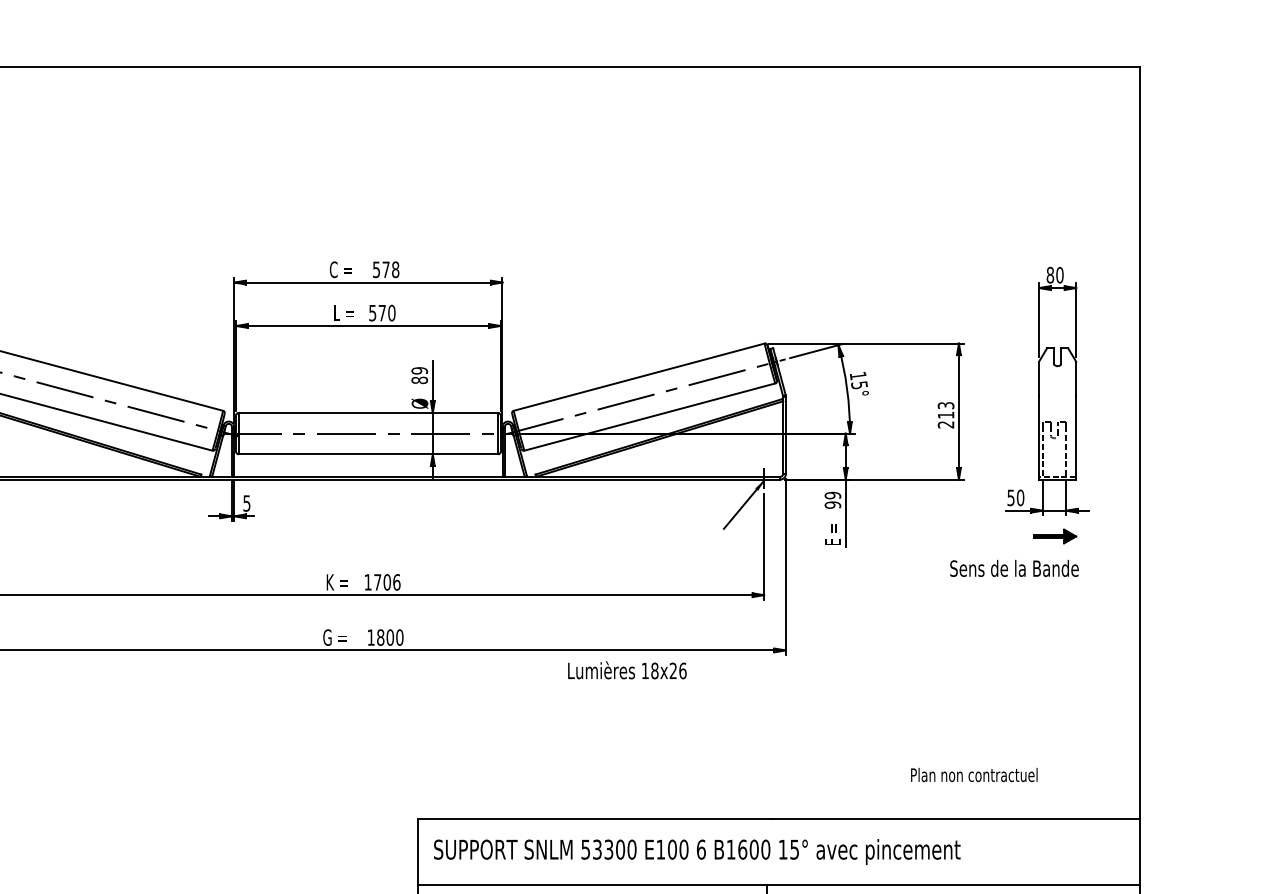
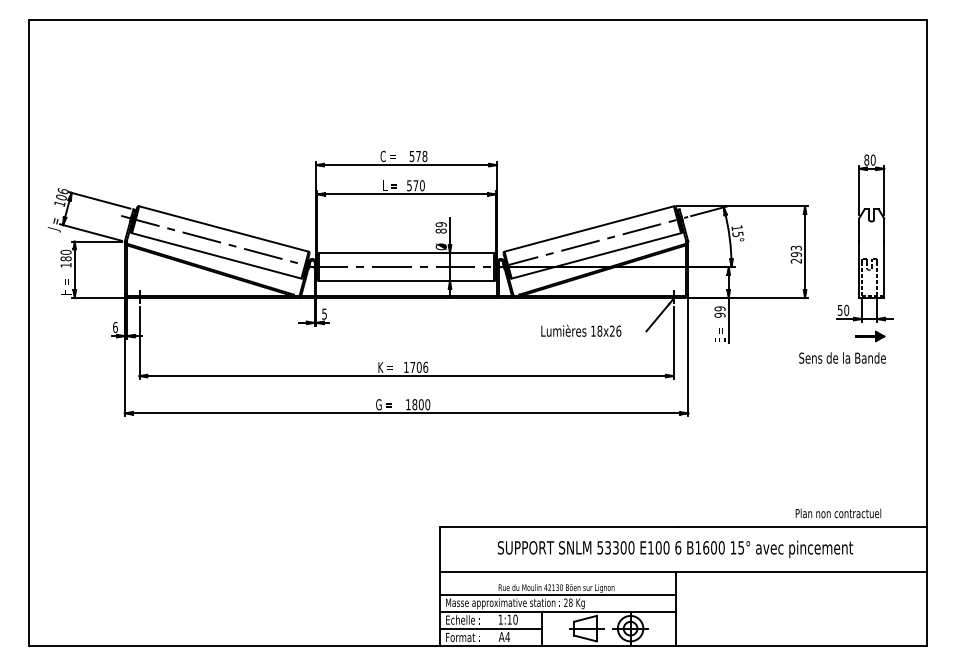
text: (944, 415) -> (795, 254), 213 -> 293
text: (627, 669) -> (581, 330), moved
text: (974, 775) -> (838, 513), moved
text: (697, 852) -> (675, 549), moved

